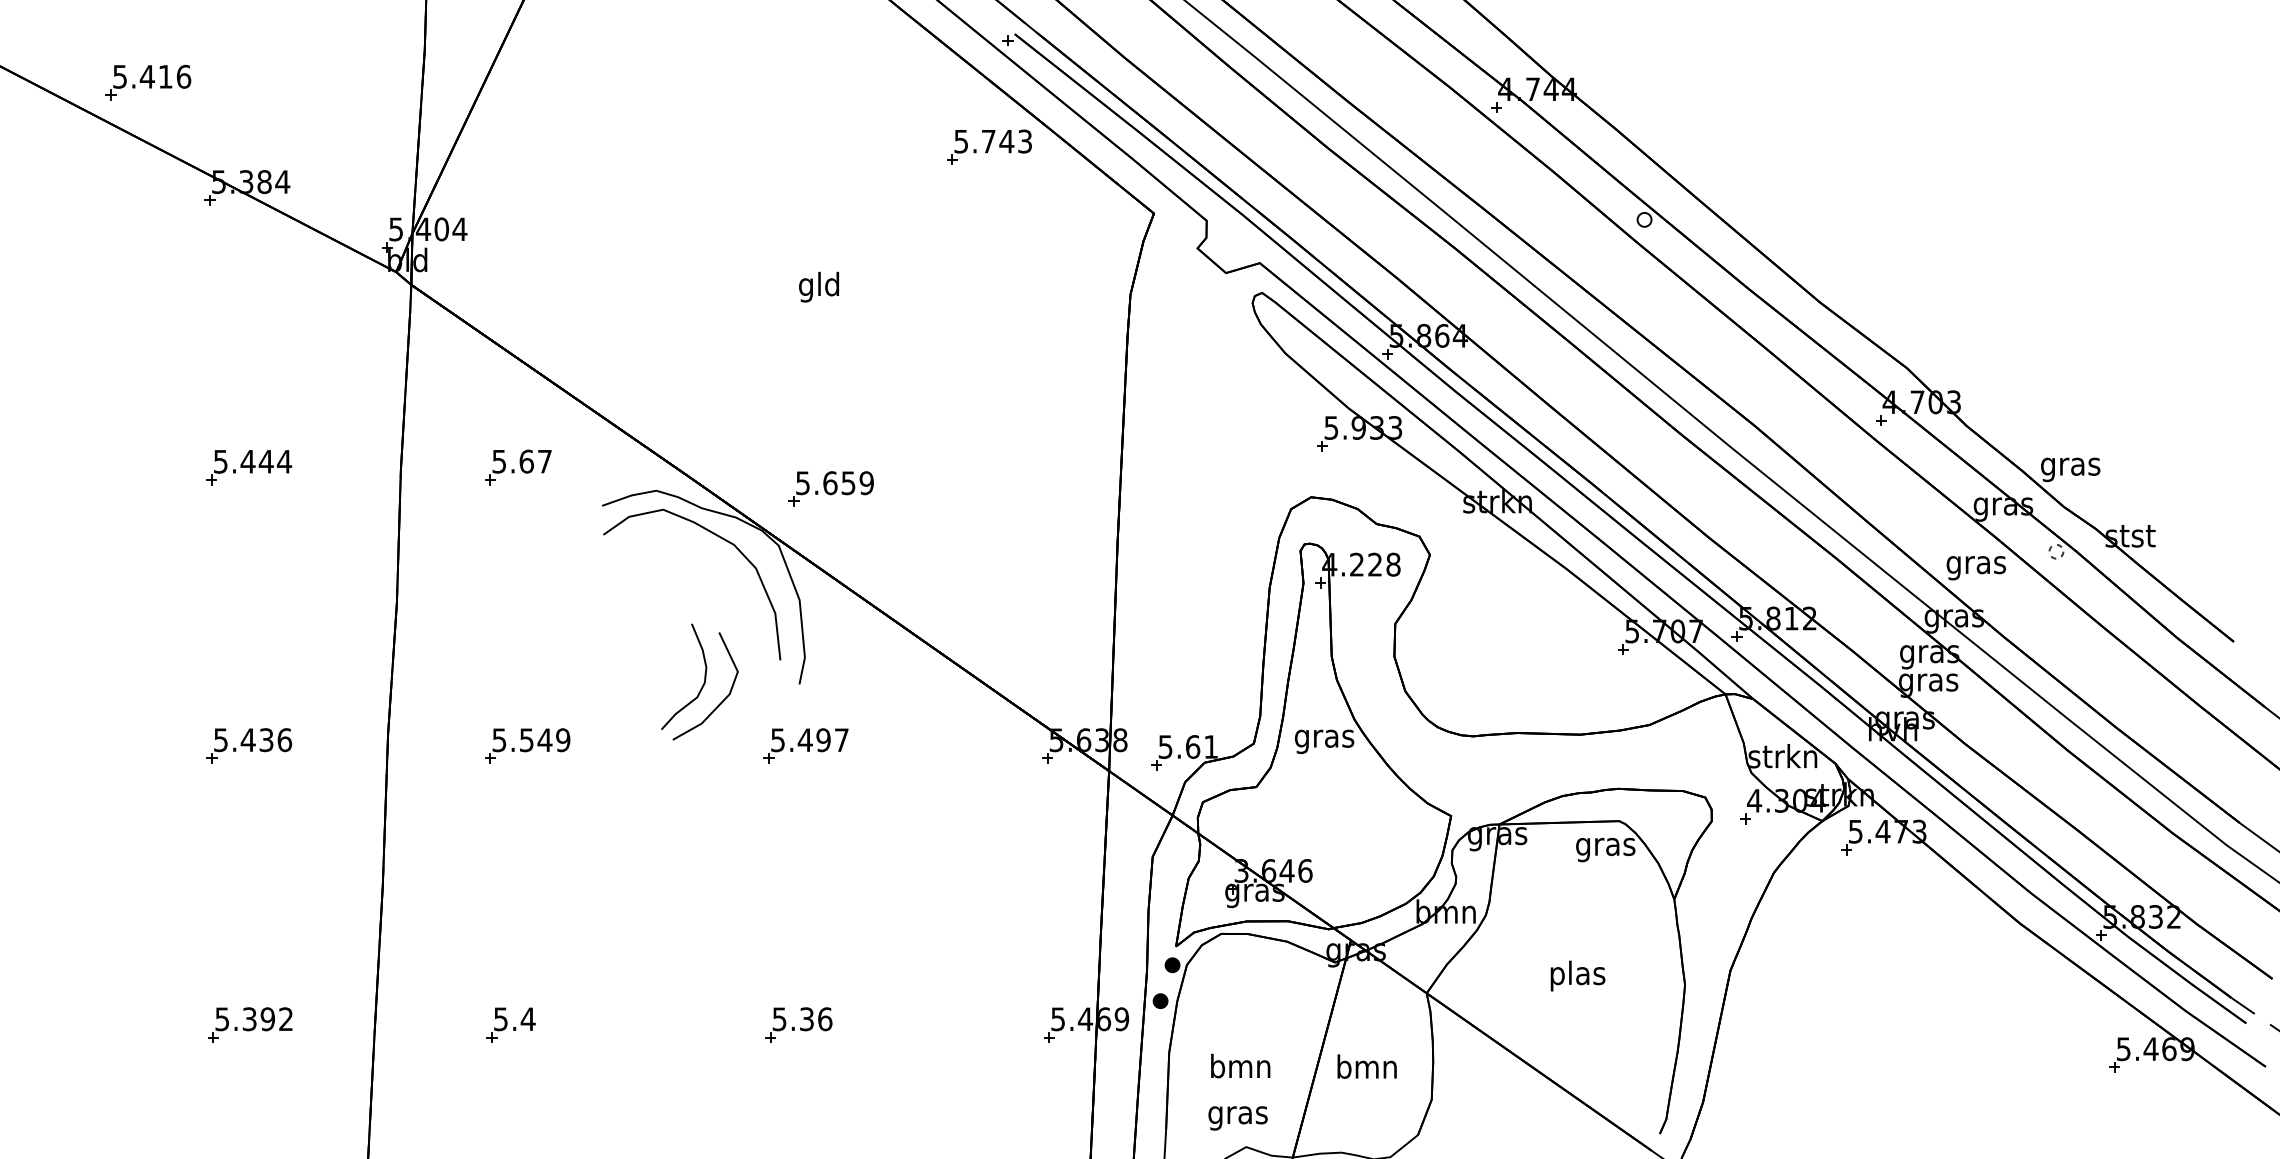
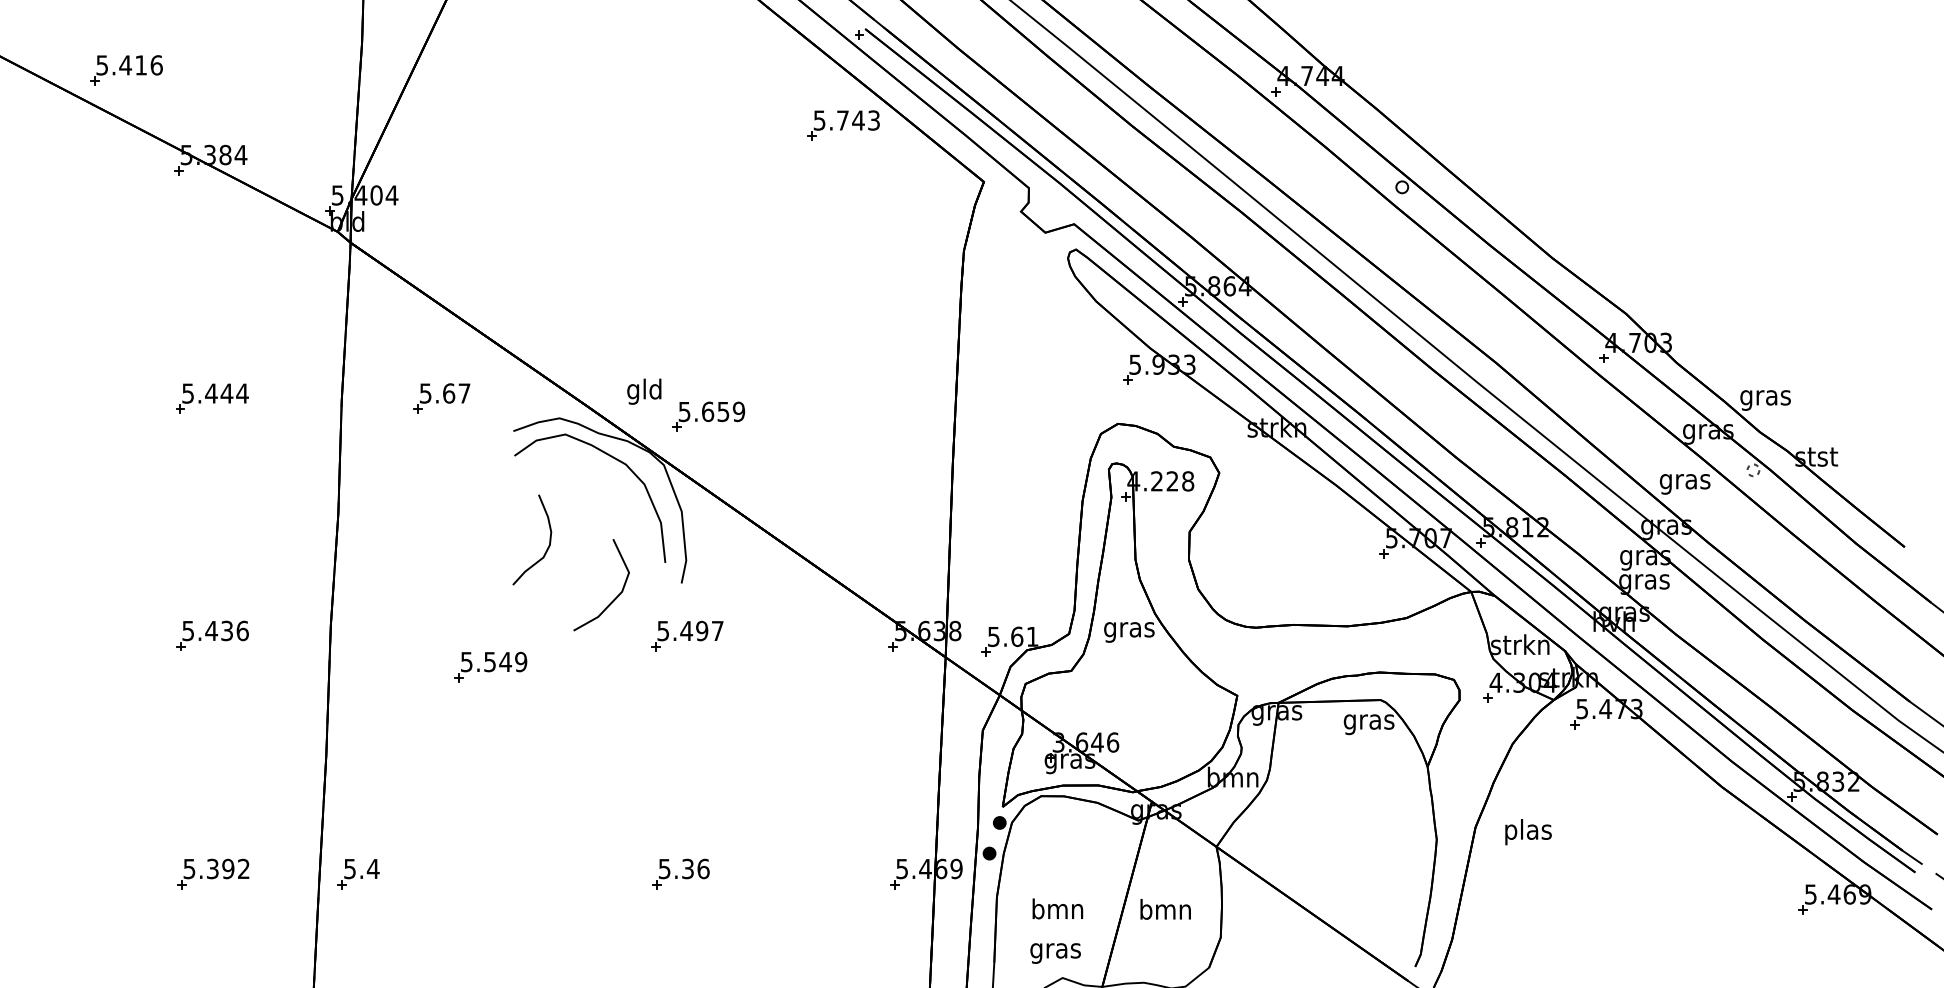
text: (819, 286) -> (644, 391), moved
curve: (704, 676) -> (549, 539), moved
part: (527, 745) -> (490, 666), moved
text: (1578, 976) -> (1528, 832), moved
part: (510, 1025) -> (358, 874), moved

